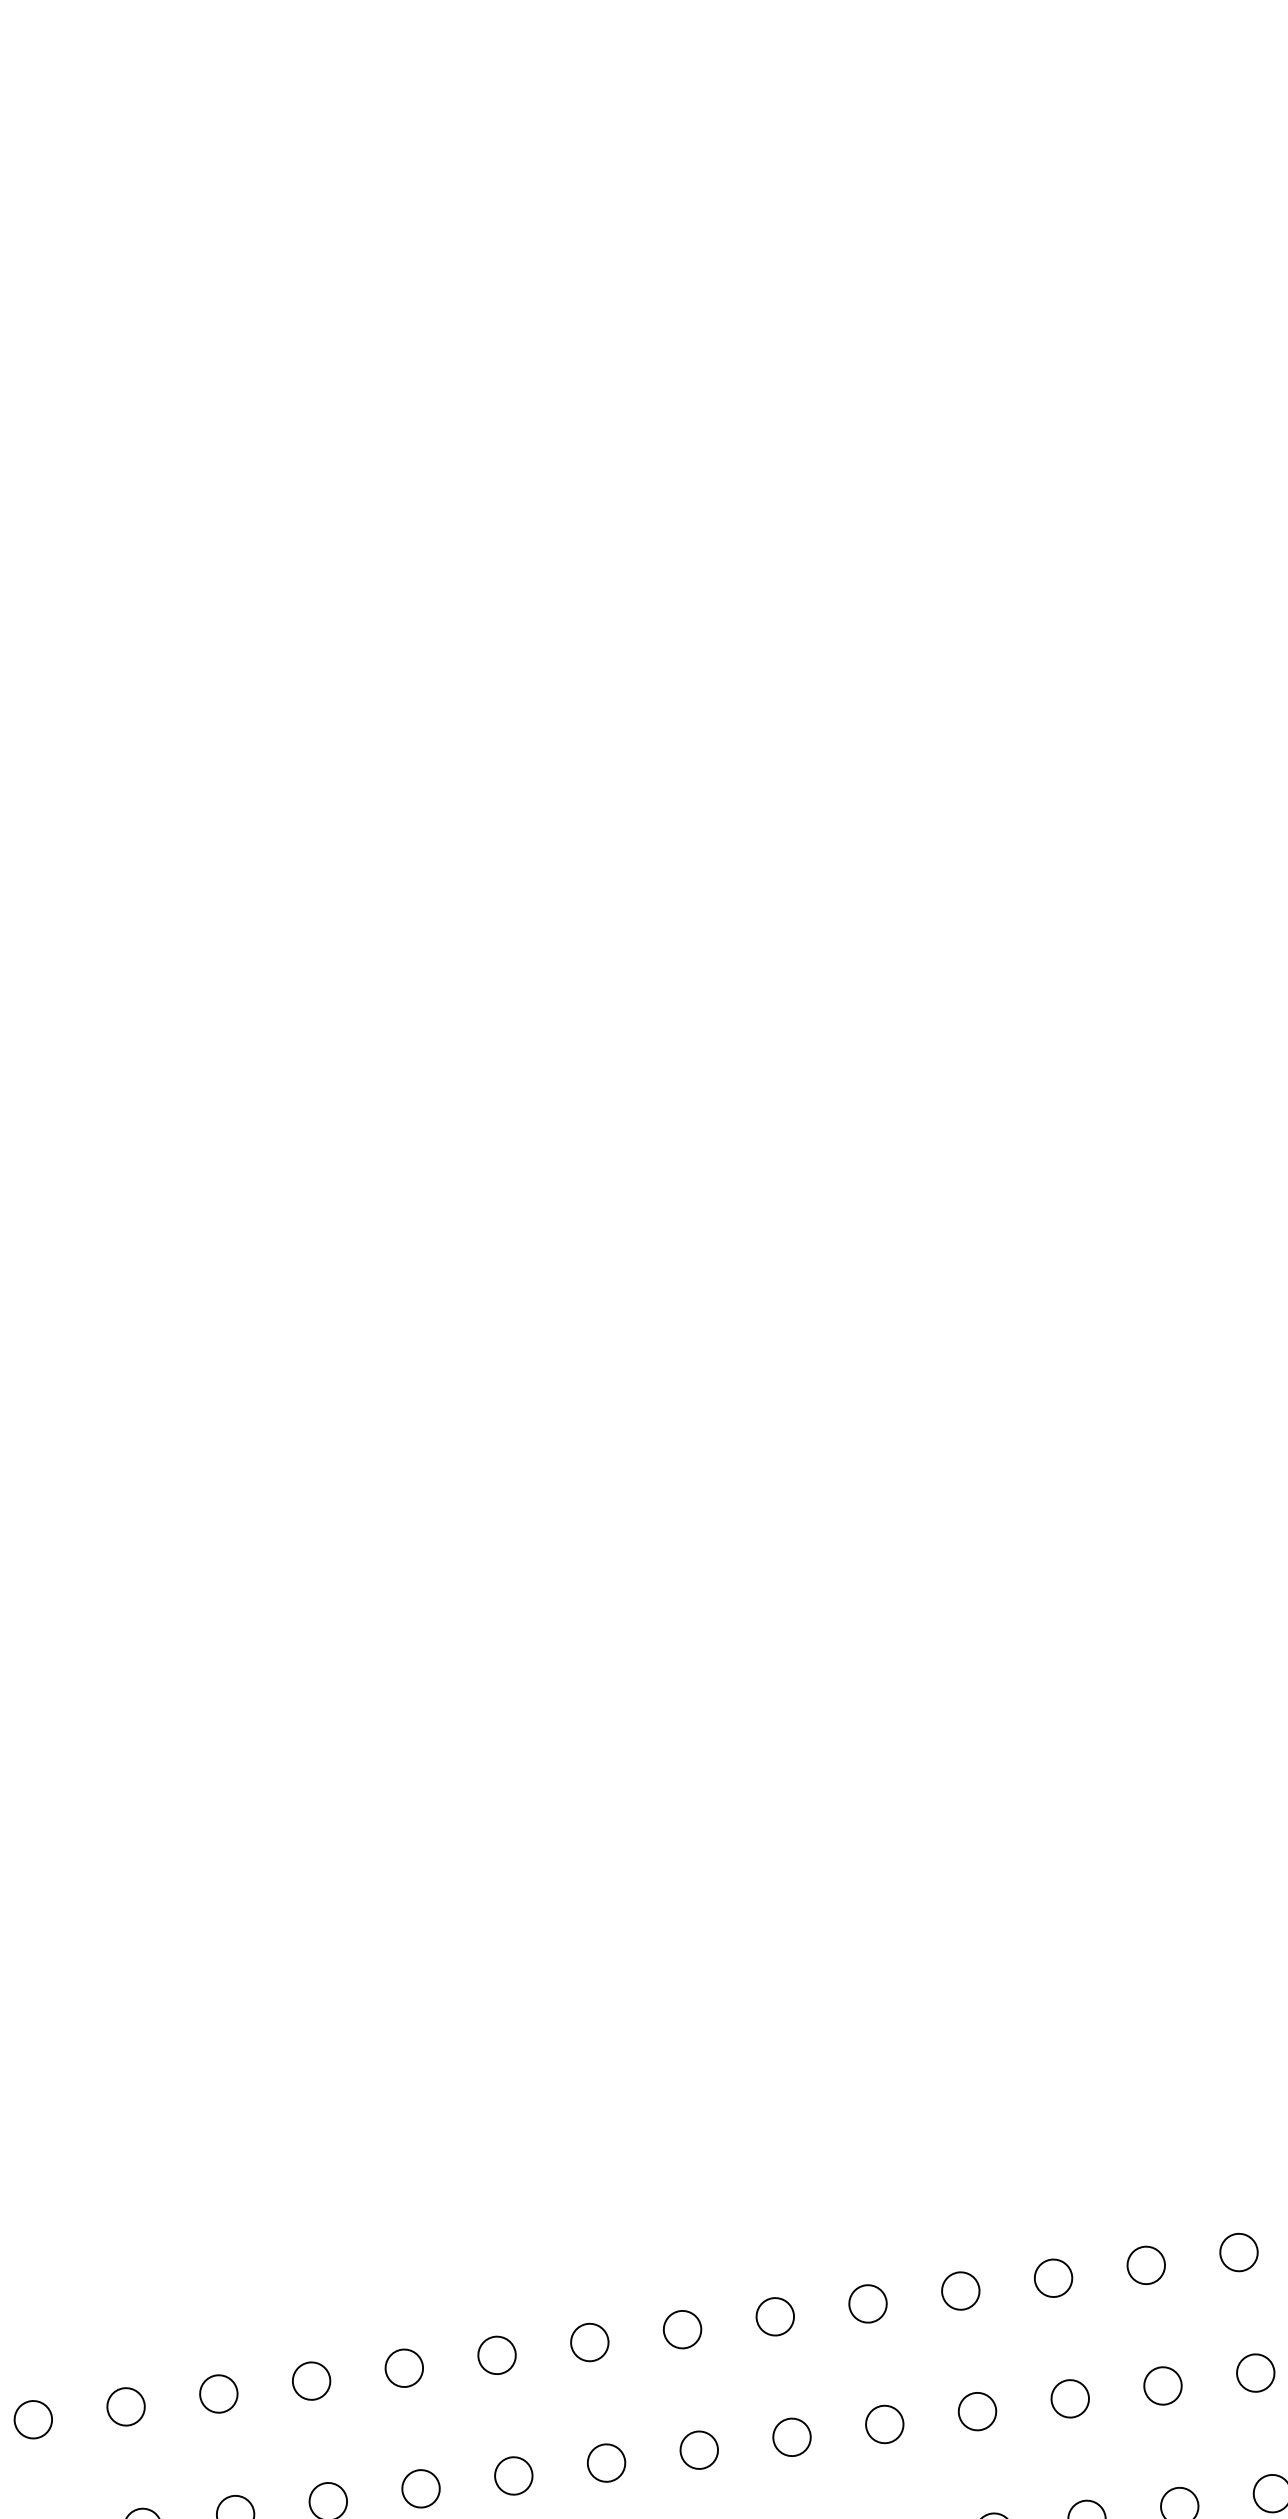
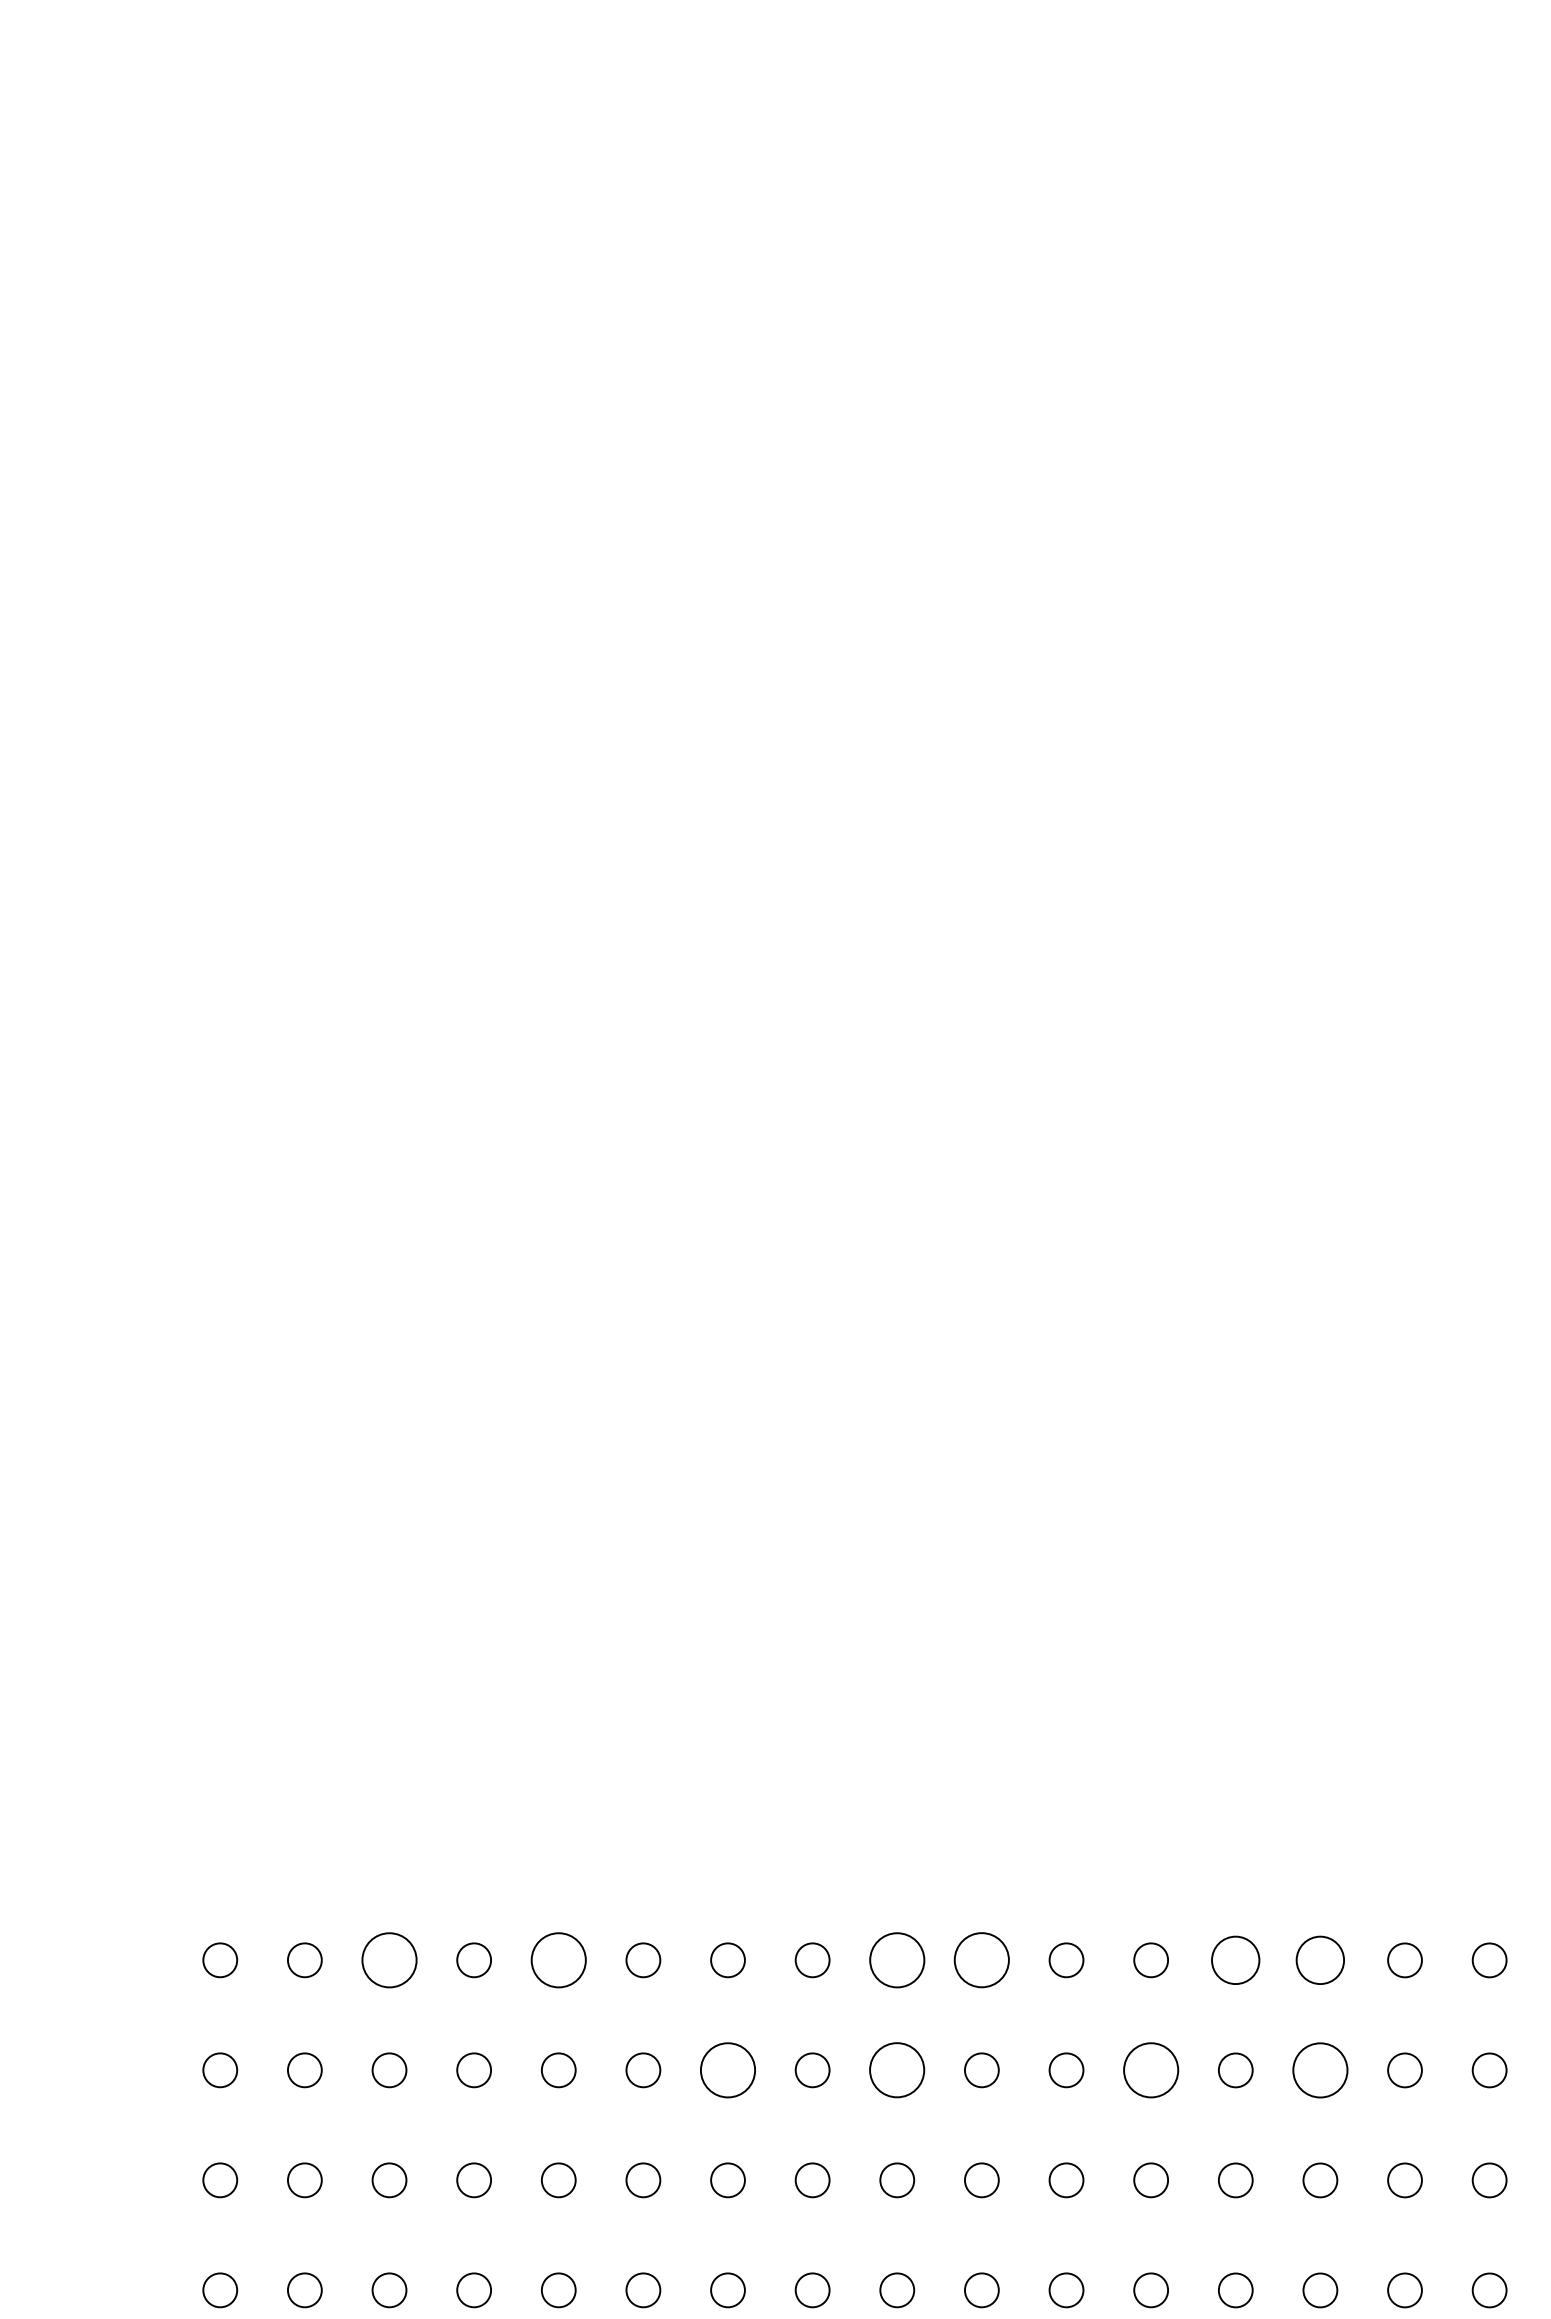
circle: (1146, 2265) -> (1320, 1960), size x1.4
circle: (1053, 2278) -> (1235, 1960), size x1.4
circle: (774, 2317) -> (981, 1960), size x1.6
circle: (682, 2329) -> (897, 1960), size x1.6
circle: (311, 2381) -> (558, 1960), size x1.6
circle: (1163, 2386) -> (1320, 2070), size x1.6
circle: (126, 2407) -> (389, 1960), size x1.6
circle: (977, 2411) -> (1151, 2070), size x1.6
circle: (699, 2450) -> (897, 2070), size x1.6
circle: (513, 2476) -> (727, 2070), size x1.6

